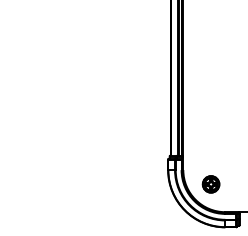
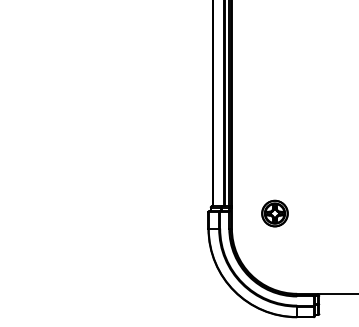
part: (210, 184) -> (274, 213), moved

